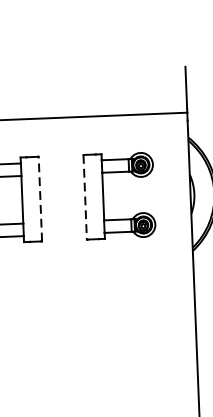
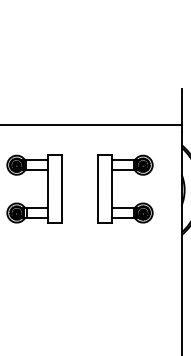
line: (84, 197) -> (97, 189), dashed -> solid
line: (40, 199) -> (62, 189), dashed -> solid

